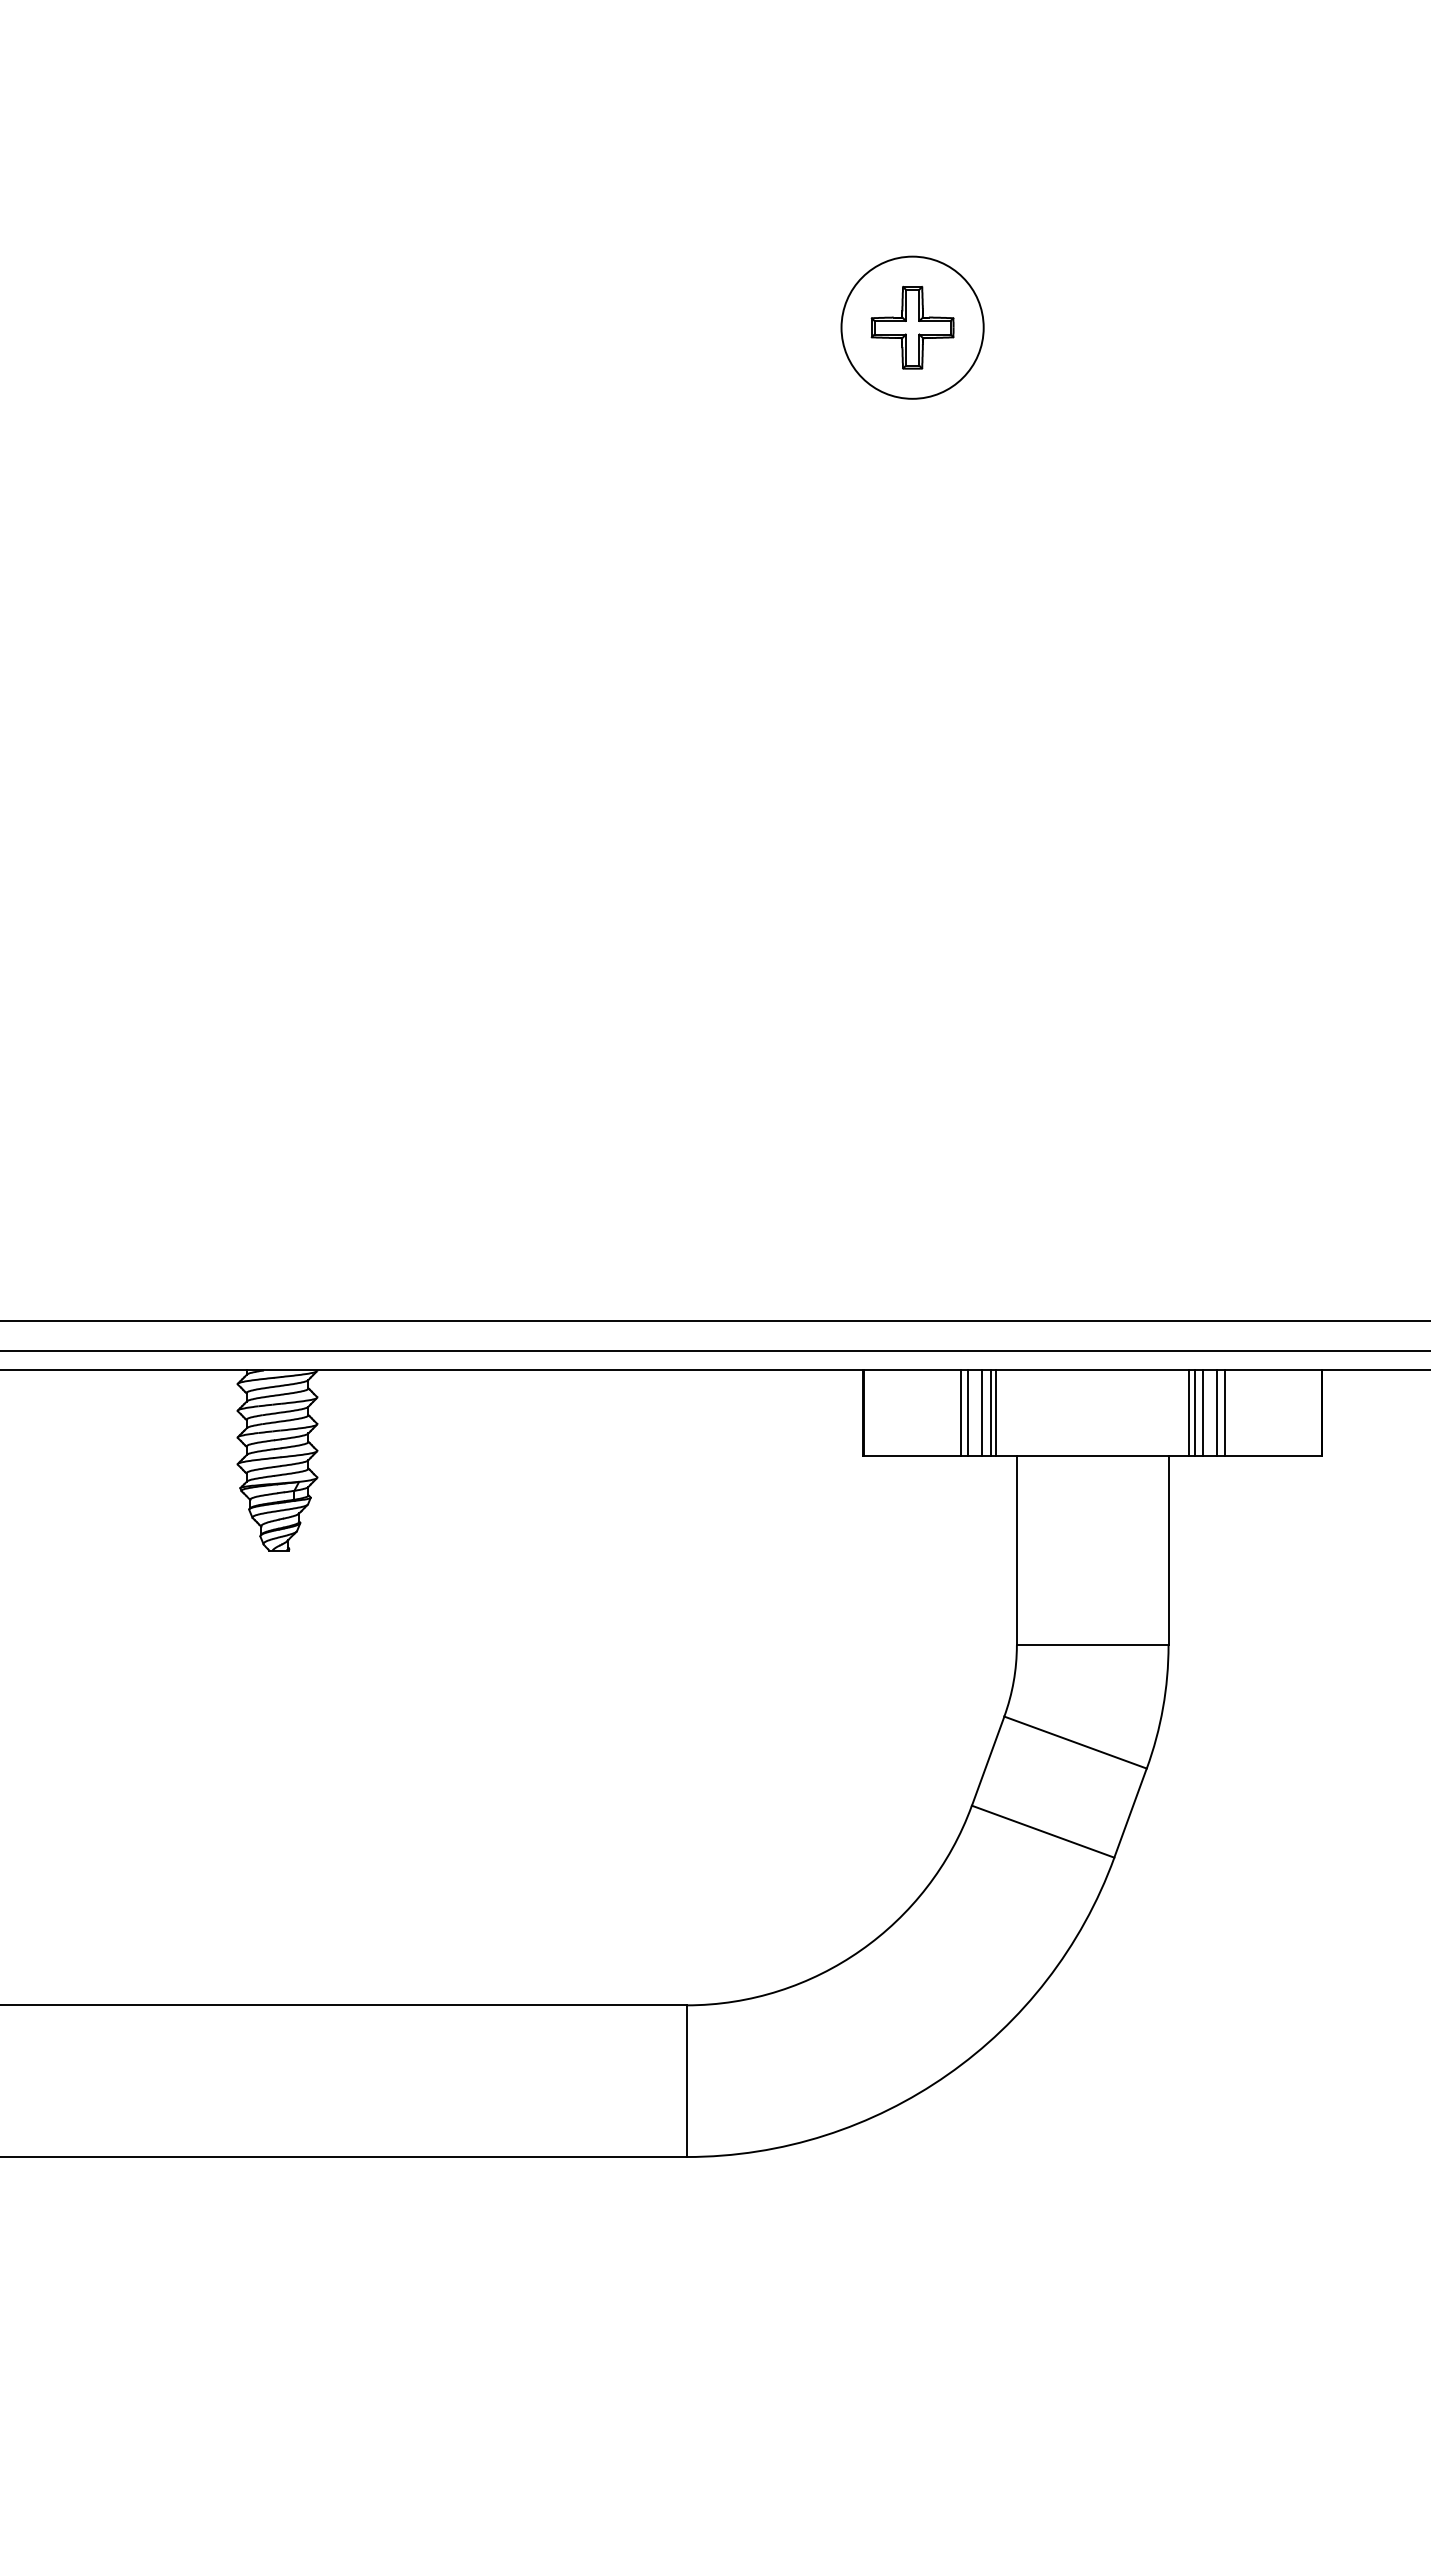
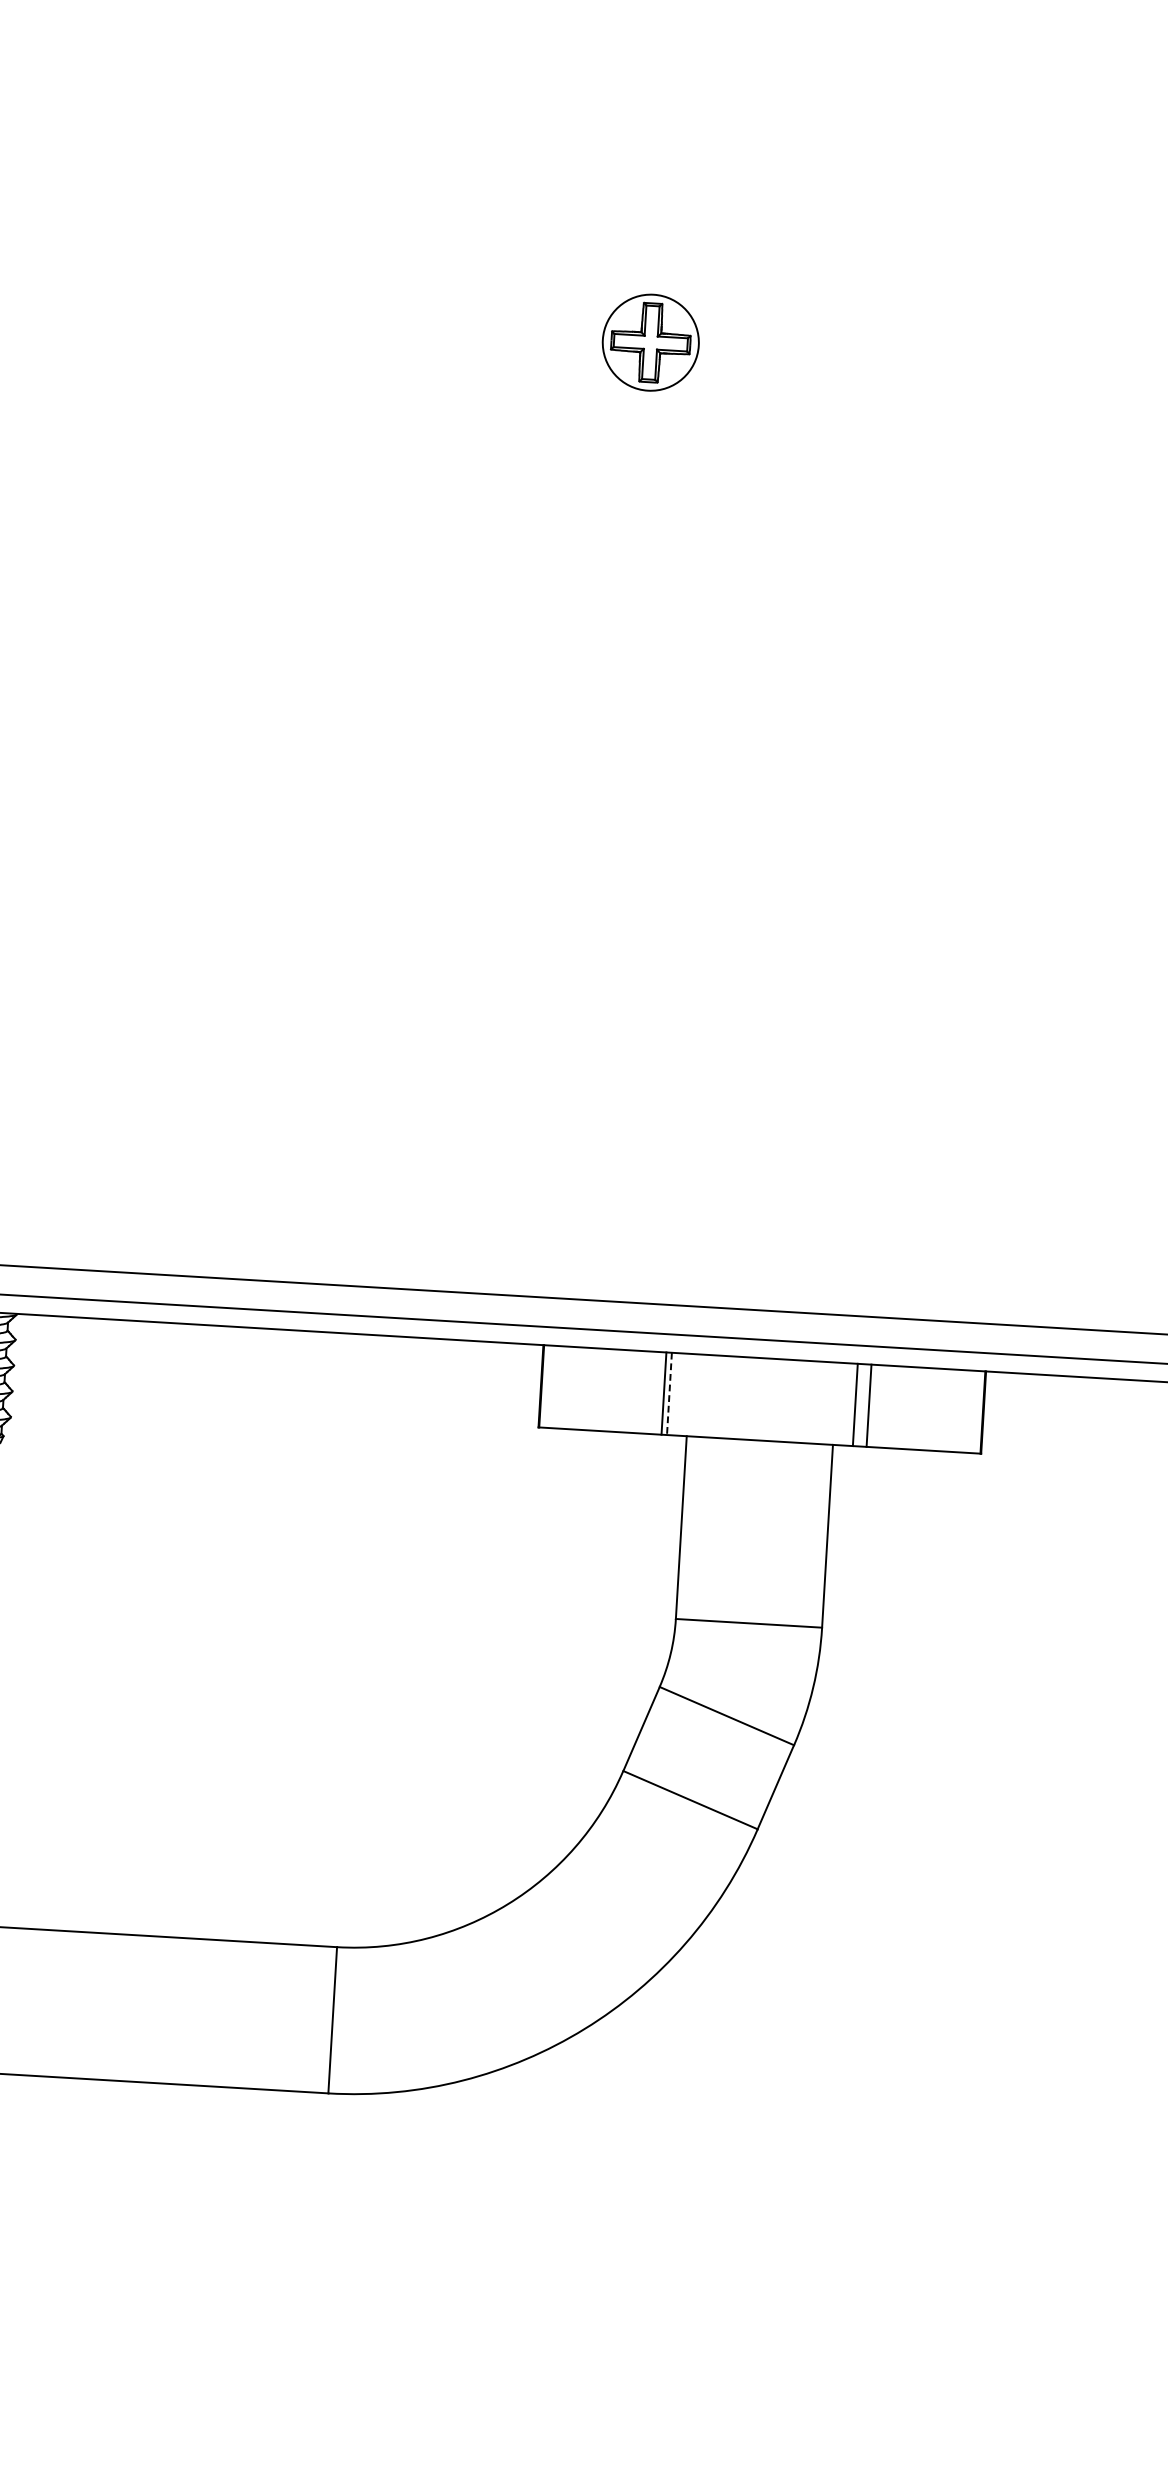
circle: (912, 327) -> (650, 342), size x0.7
line: (960, 1412) -> (634, 1391), removed
line: (968, 1412) -> (642, 1391), removed
line: (982, 1412) -> (656, 1392), removed
line: (1194, 1412) -> (860, 1404), removed
line: (1217, 1412) -> (882, 1405), removed
line: (1225, 1412) -> (890, 1406), removed
line: (996, 1413) -> (669, 1394), solid -> dashed

